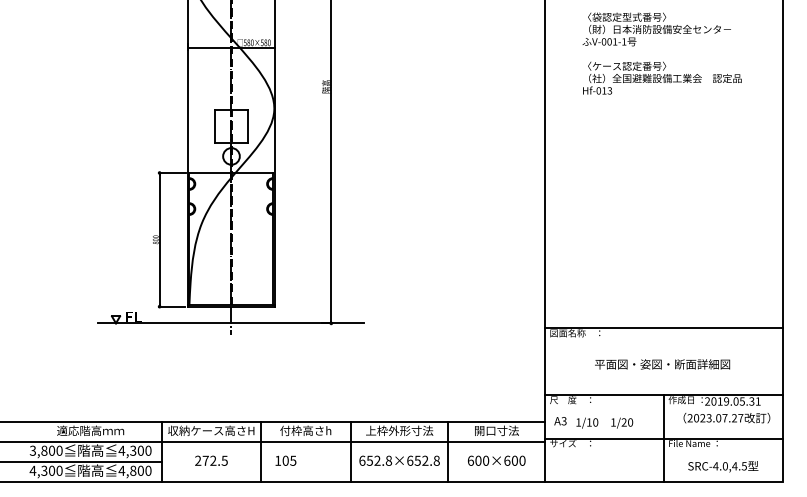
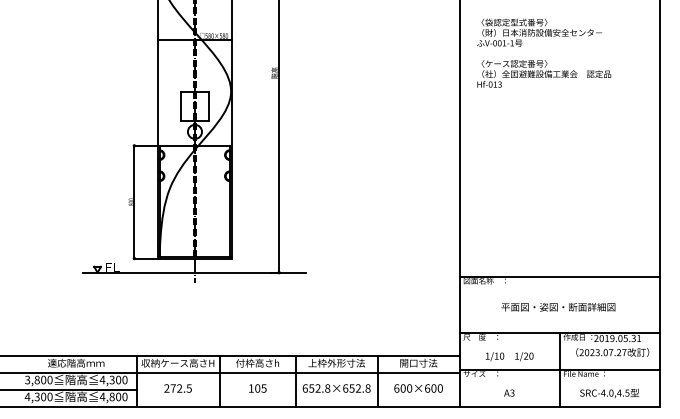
text: (662, 52) -> (544, 52), moved
text: (560, 420) -> (509, 392), moved
text: (285, 460) -> (257, 388), moved

